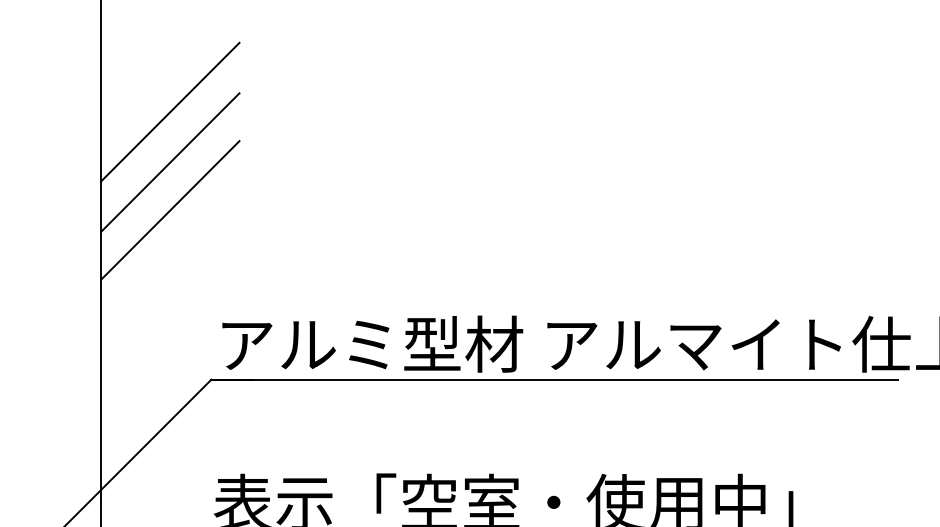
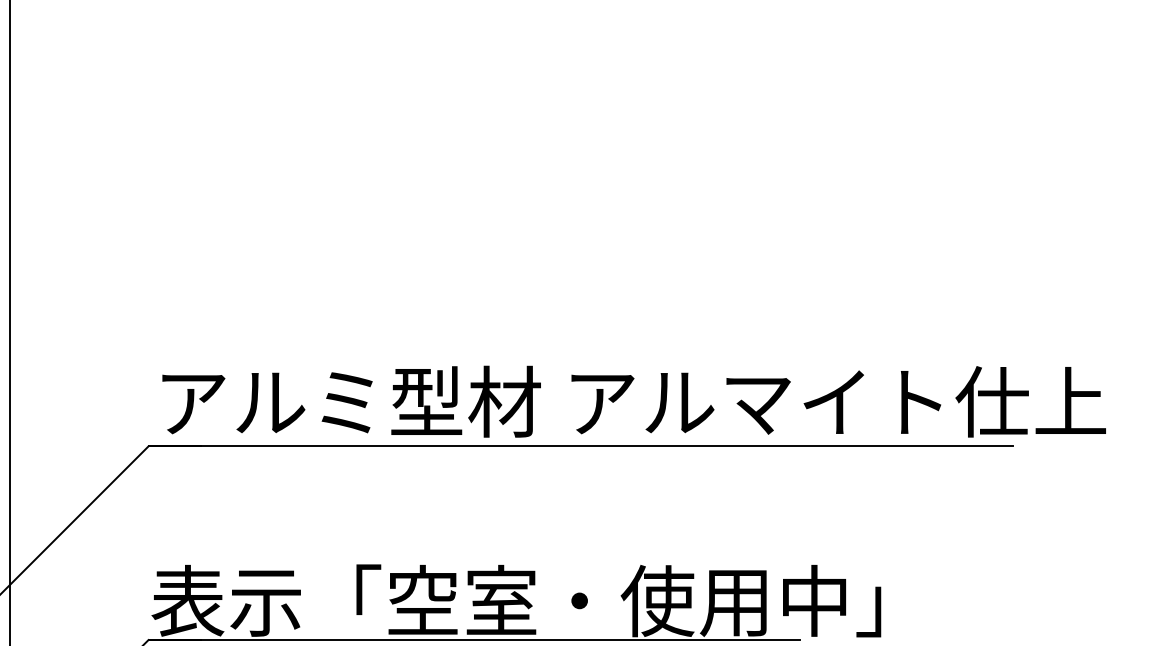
line: (170, 111) -> (97, 108), removed
line: (170, 162) -> (97, 172), removed
line: (170, 210) -> (97, 233), removed

